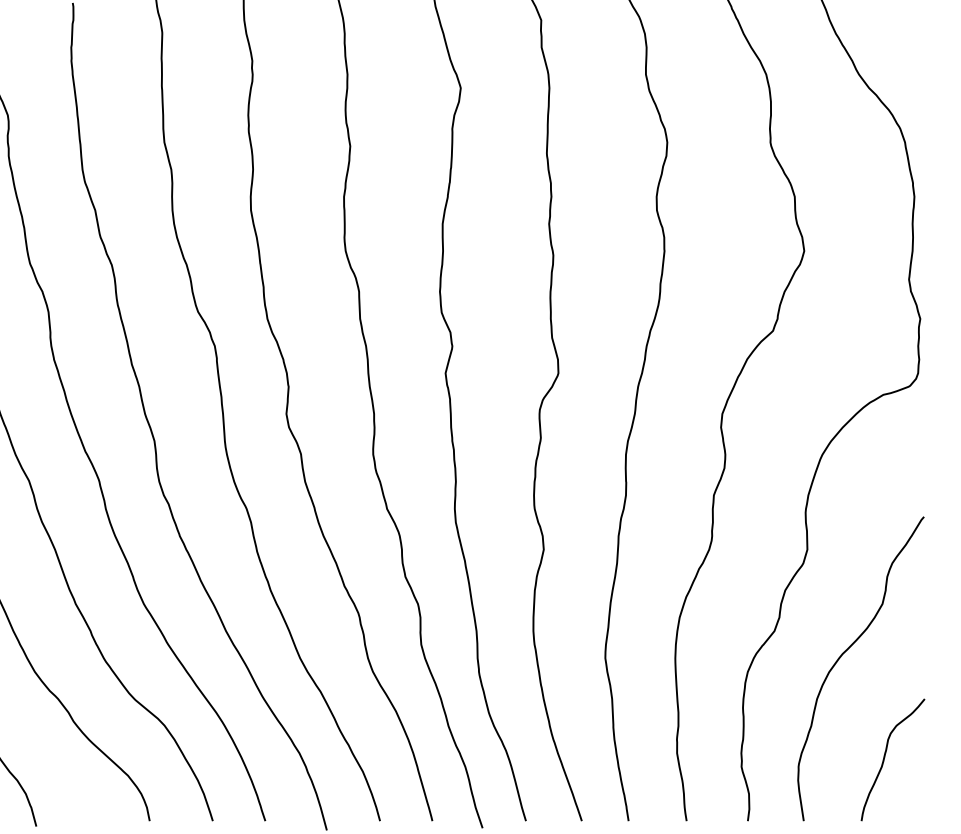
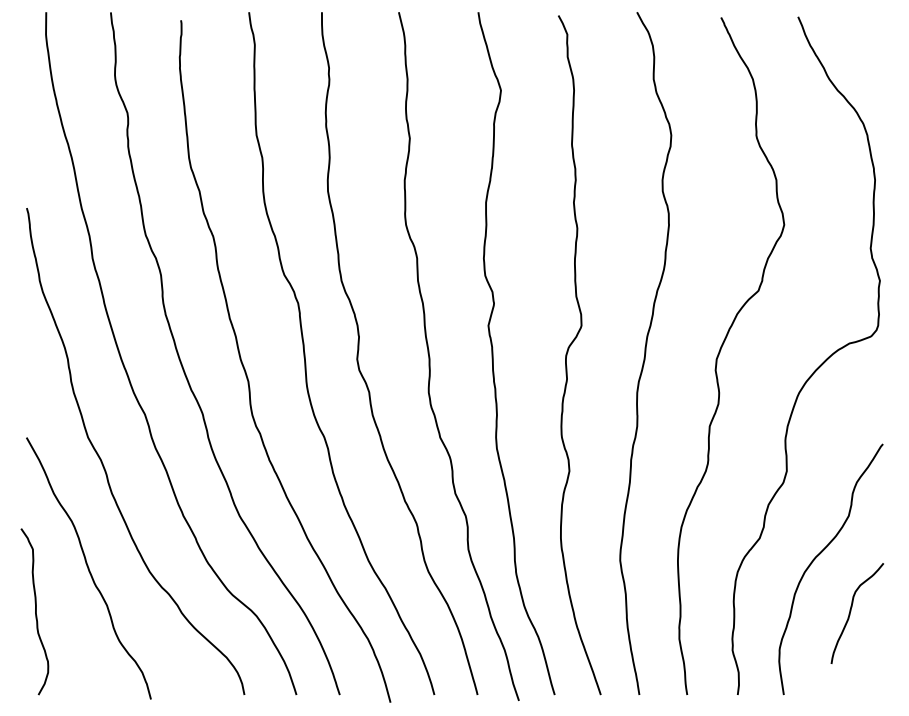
curve: (885, 757) -> (851, 611), moved

